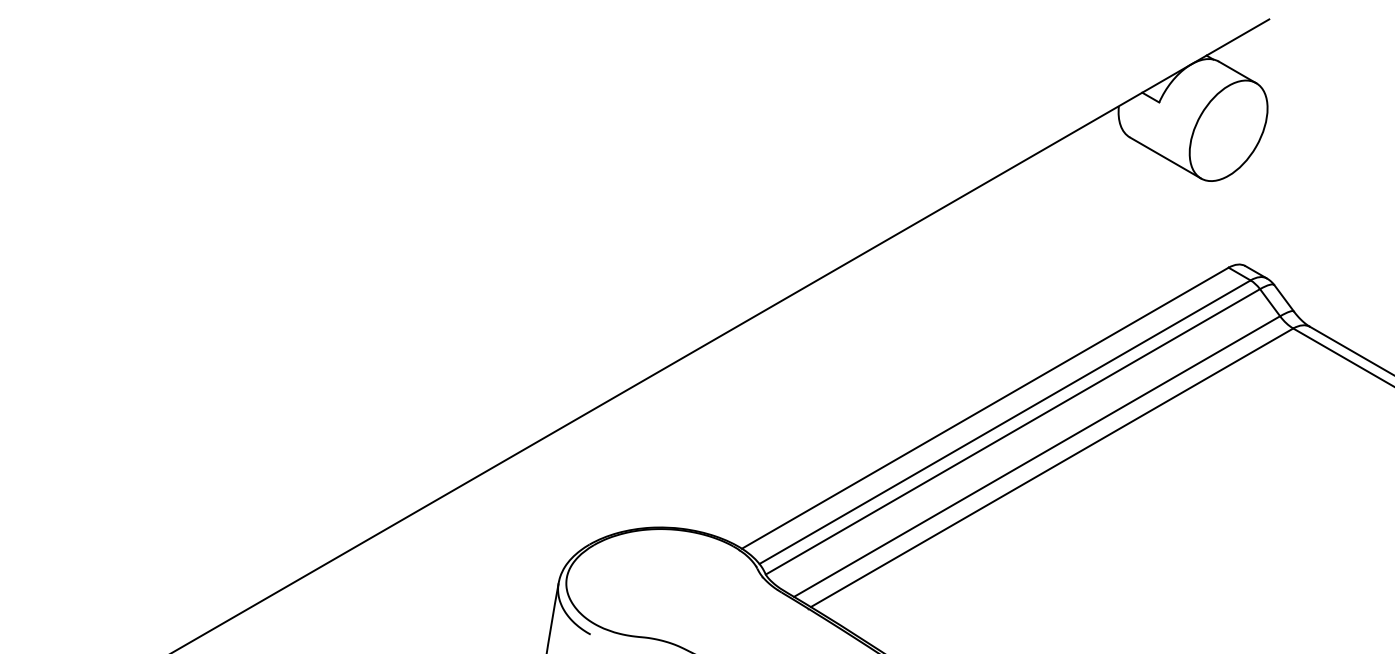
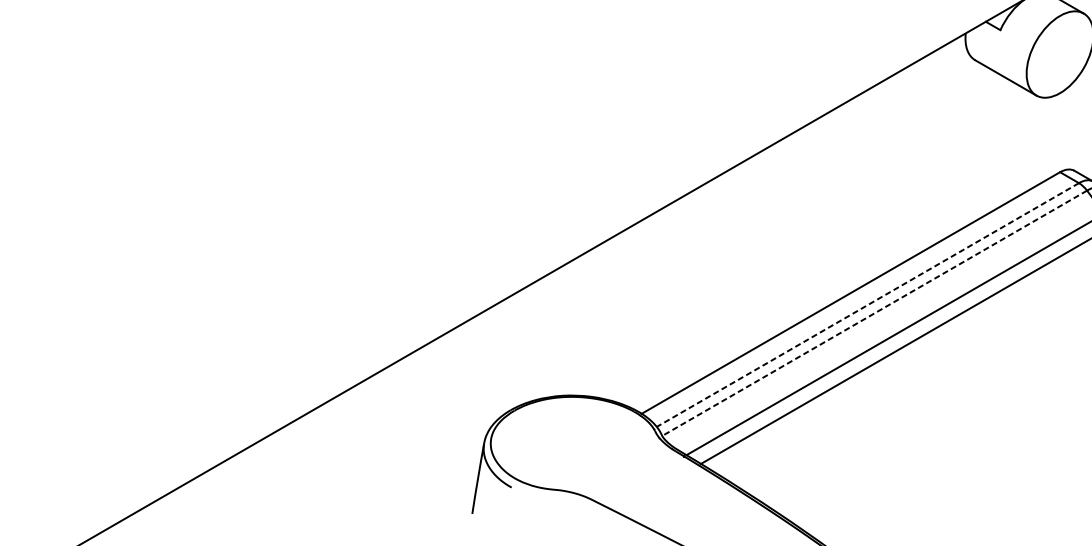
line: (1005, 422) -> (868, 305), solid -> dashed
line: (1012, 432) -> (874, 313), solid -> dashed

